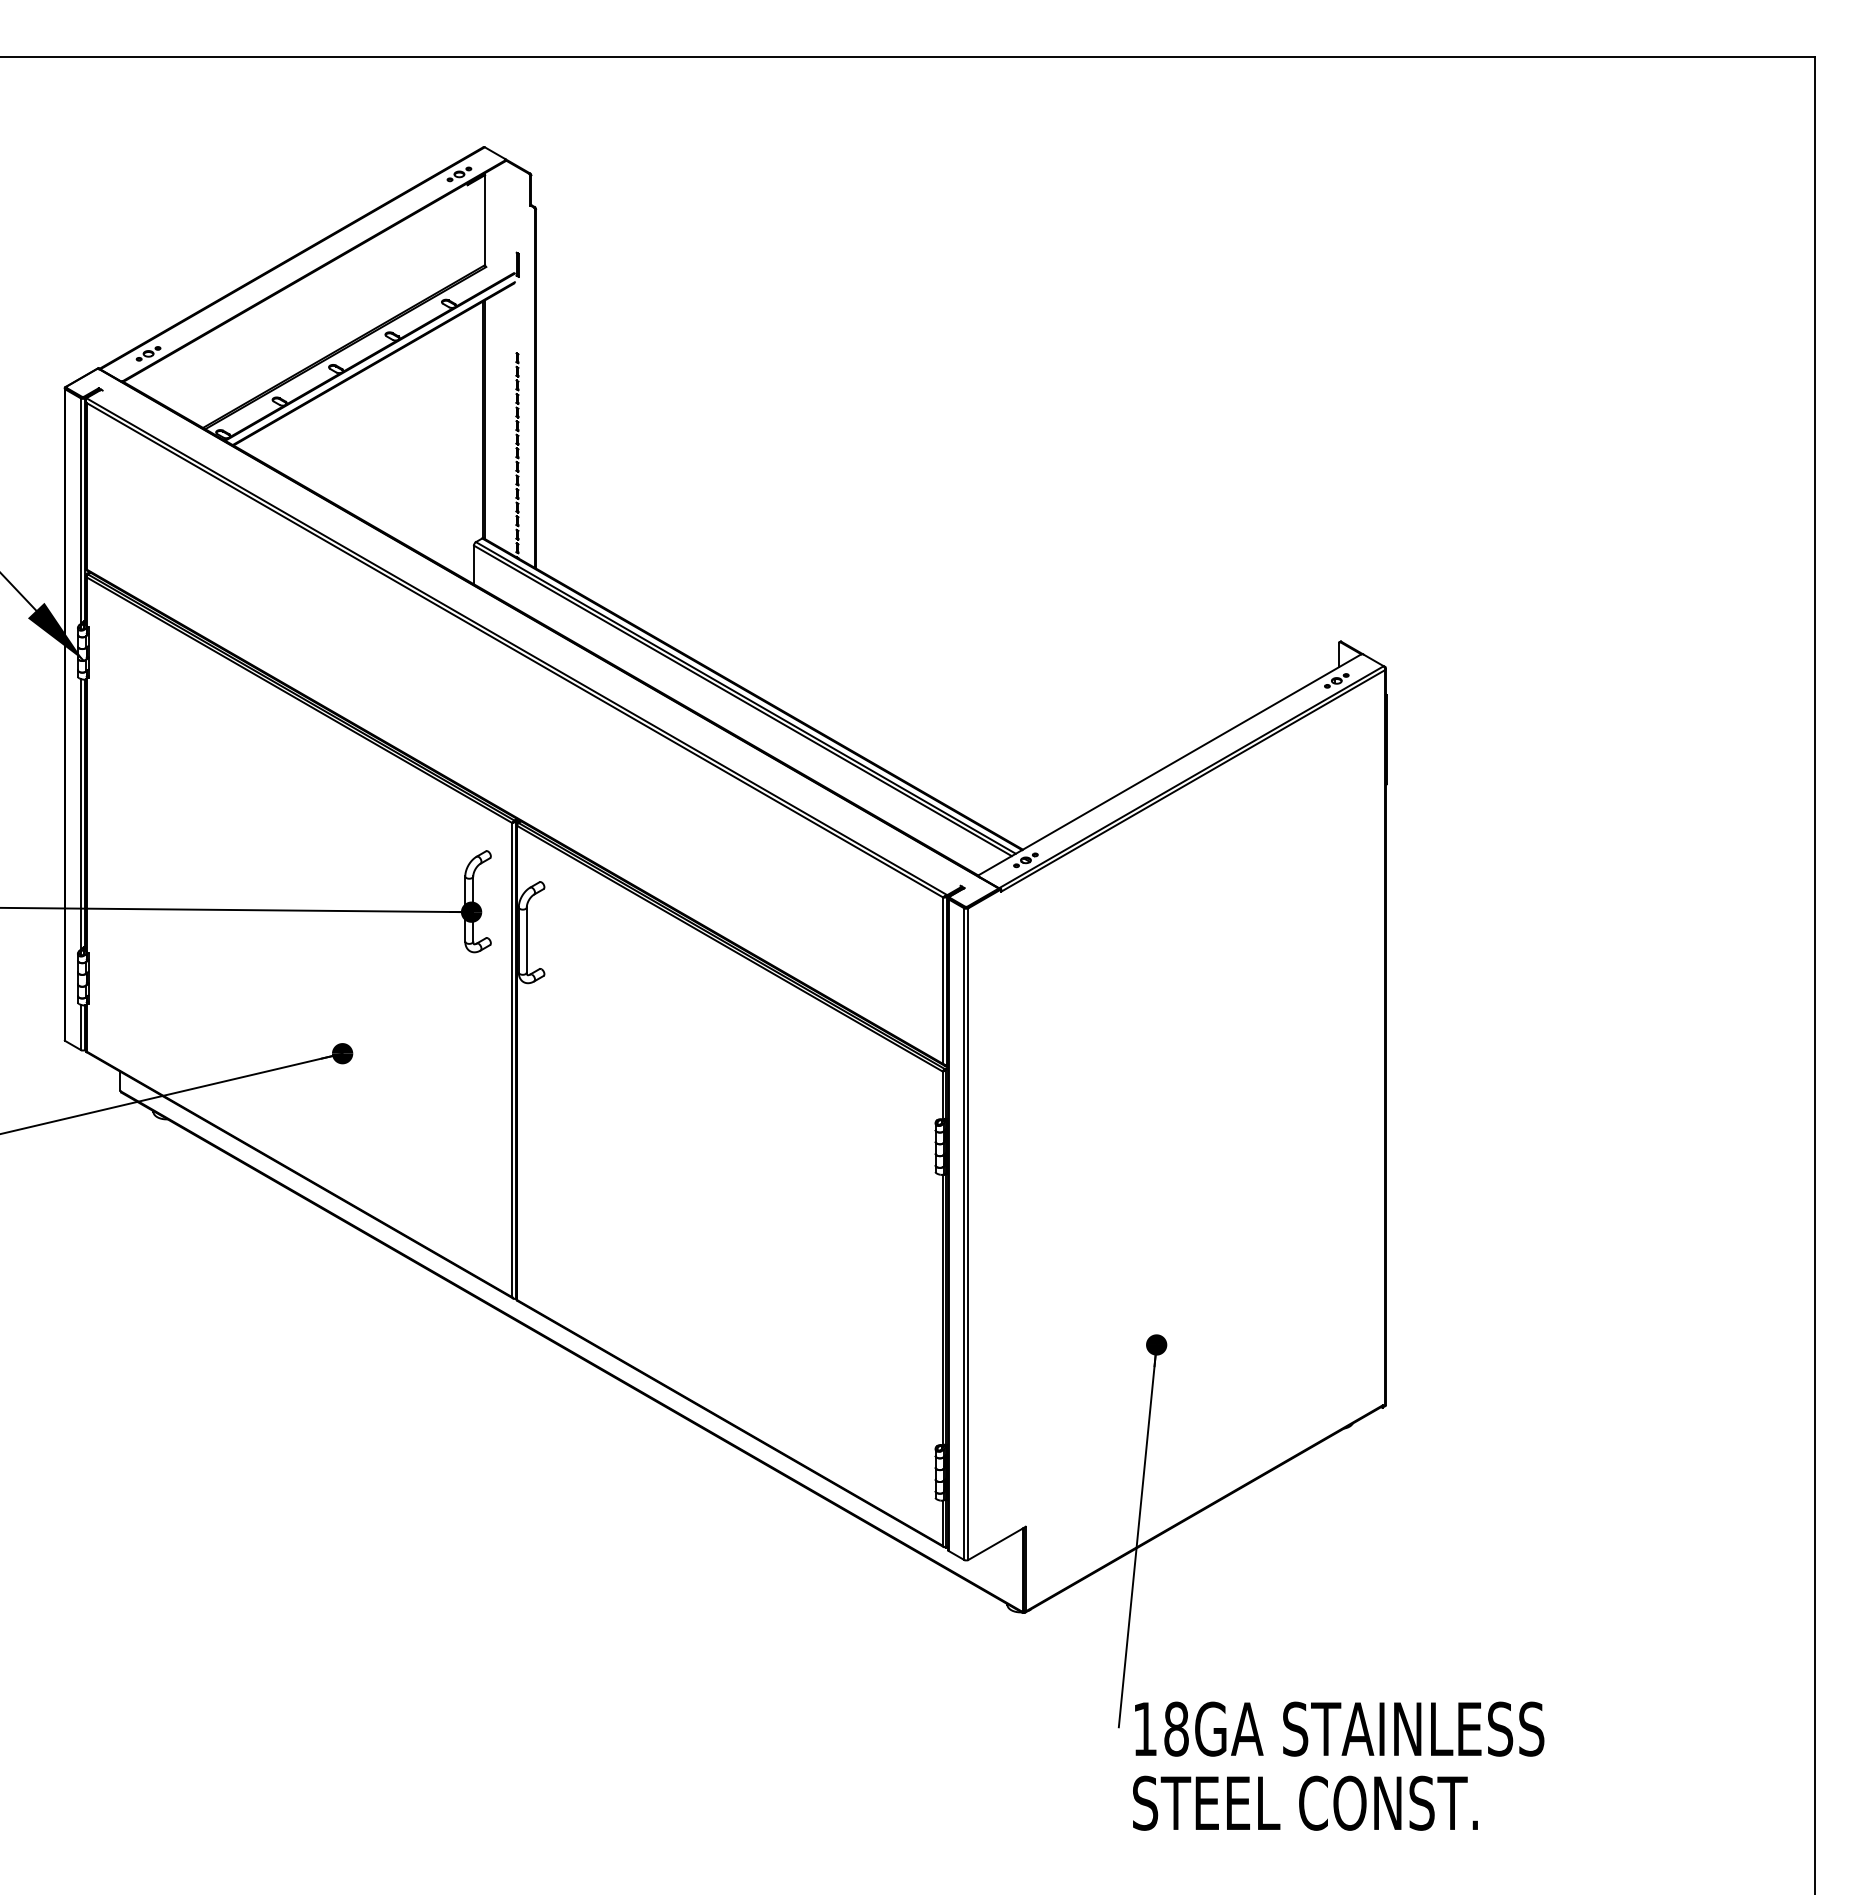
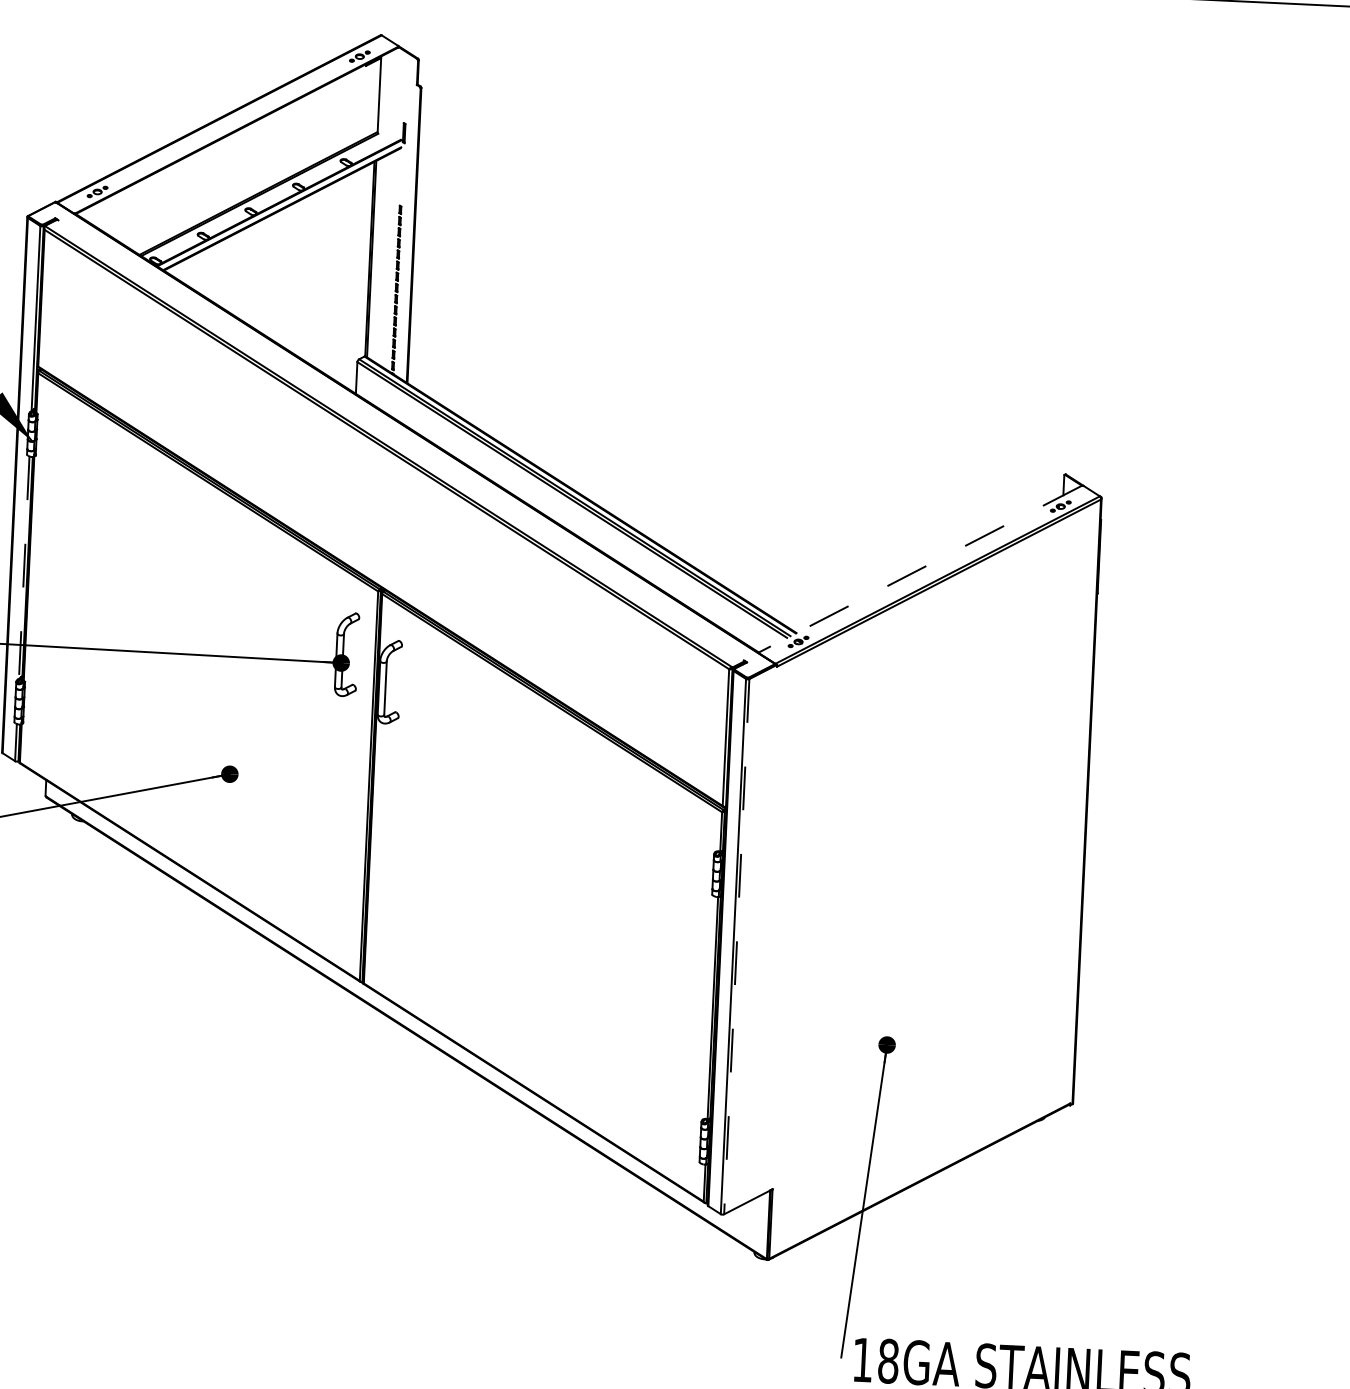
line: (1169, 764) -> (920, 568), solid -> dashed
line: (80, 814) -> (23, 567), solid -> dashed
line: (968, 1234) -> (736, 947), solid -> dashed

